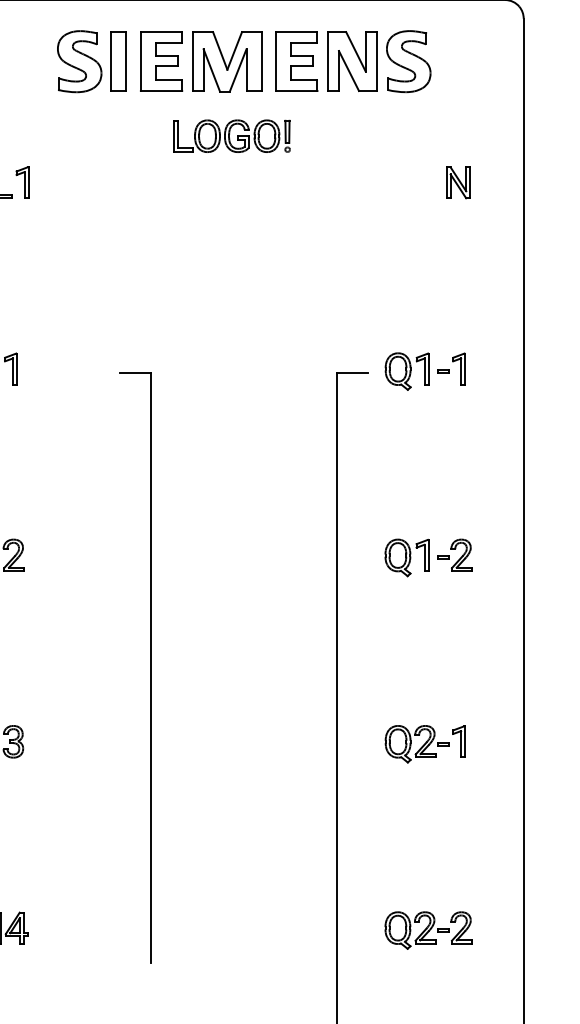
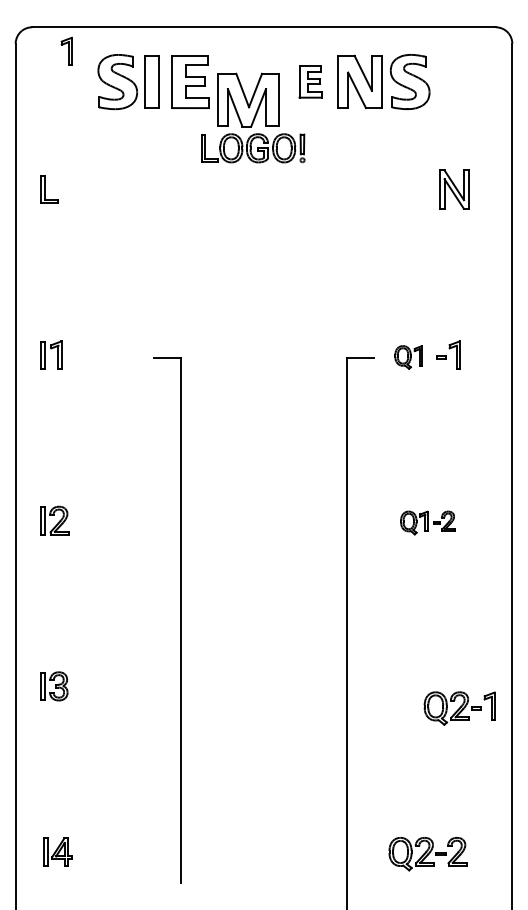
part: (226, 61) -> (248, 99), moved
part: (296, 61) -> (310, 81), size x0.6
part: (21, 181) -> (66, 50), moved
part: (458, 182) -> (454, 189), size x1.4
part: (406, 371) -> (408, 357), size x0.7
part: (428, 557) -> (427, 522), size x0.7
part: (424, 744) -> (459, 708), moved

